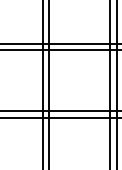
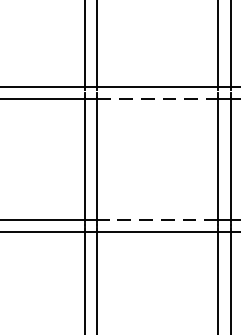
line: (79, 50) -> (157, 99), solid -> dashed
line: (79, 111) -> (157, 219), solid -> dashed

